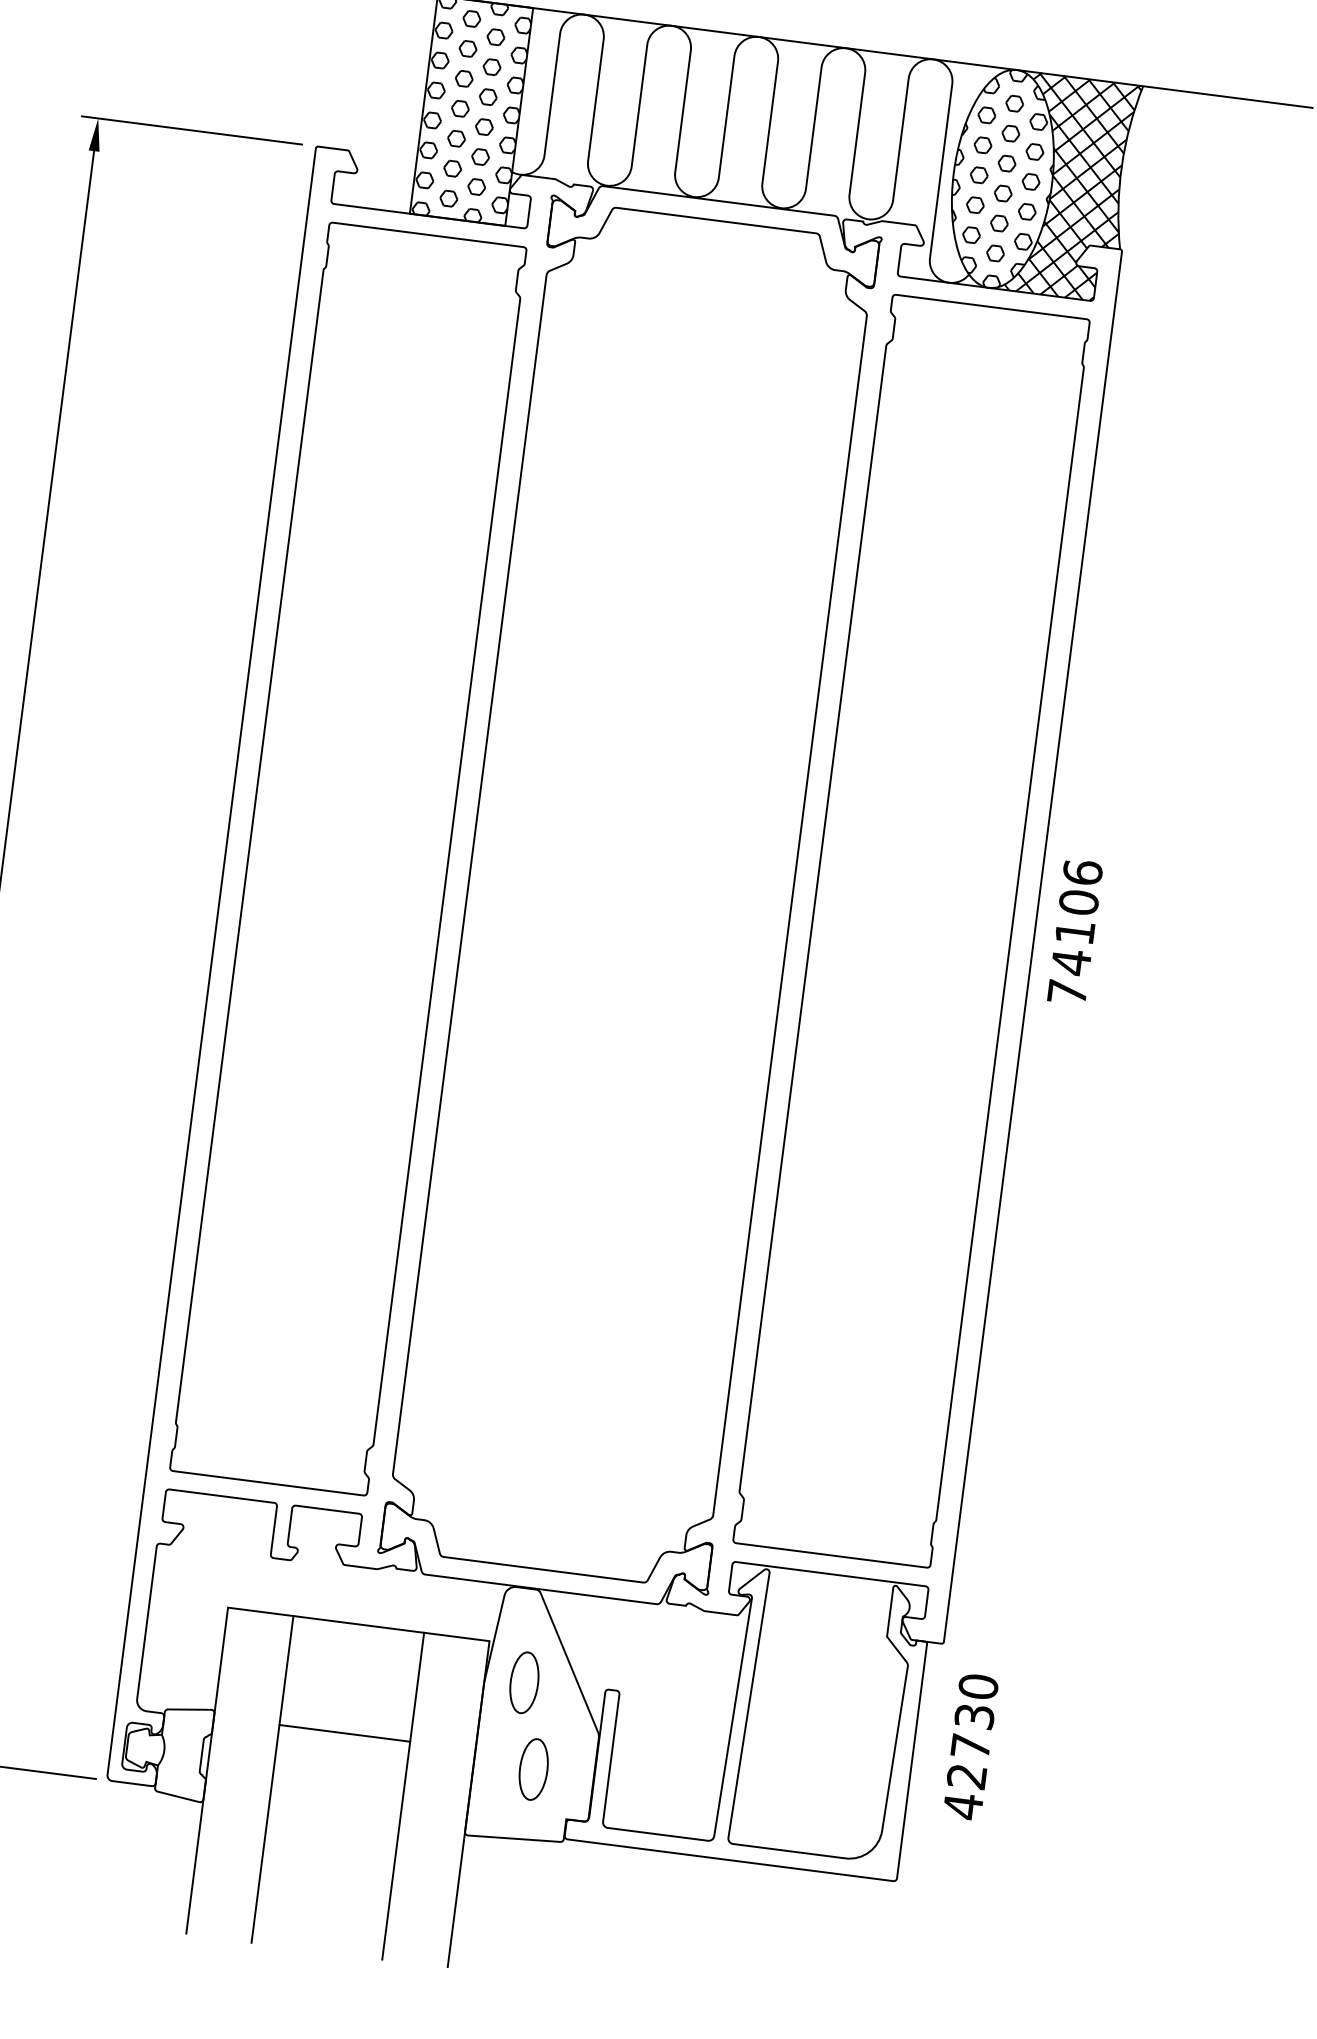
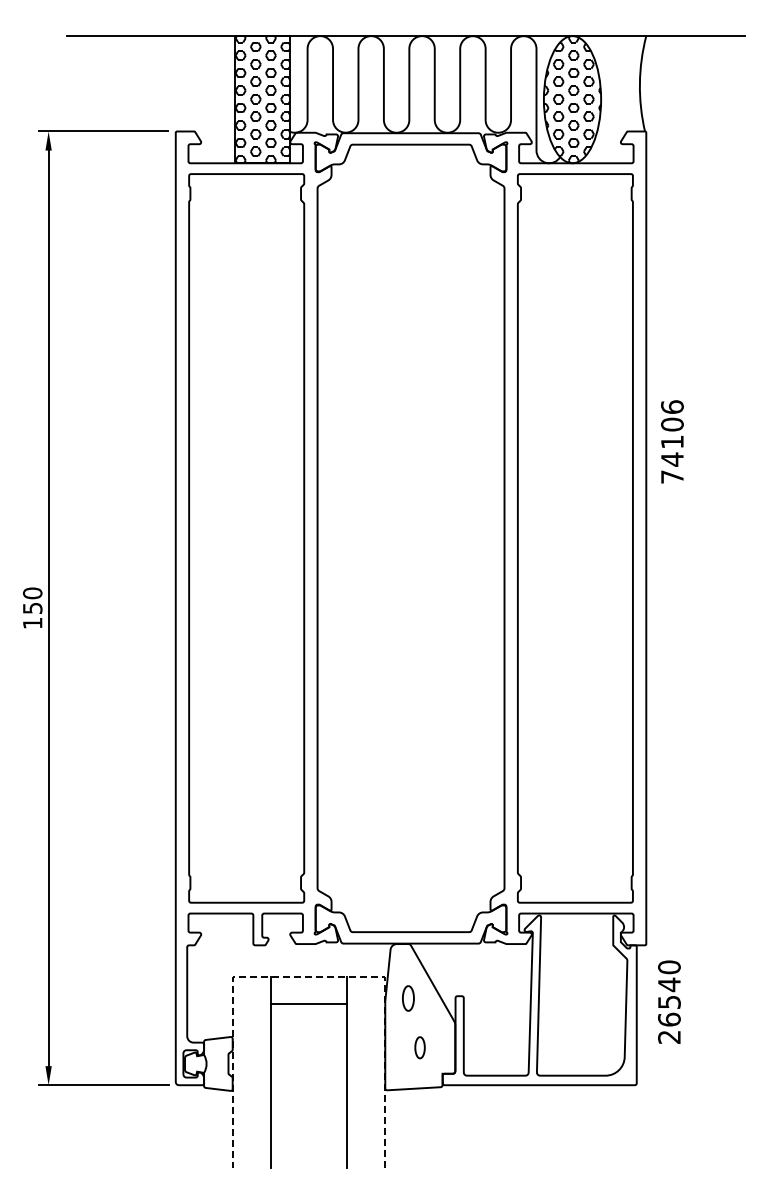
hatch: (1064, 186) -> (608, 99), removed
text: (1075, 931) -> (672, 441), moved
line: (357, 1624) -> (308, 977), solid -> dashed
part: (524, 1682) -> (408, 998), size x0.7
line: (344, 1732) -> (308, 1003), moved
text: (969, 1760) -> (669, 1010), 42730 -> 26540
part: (532, 1769) -> (419, 1047), size x0.6

